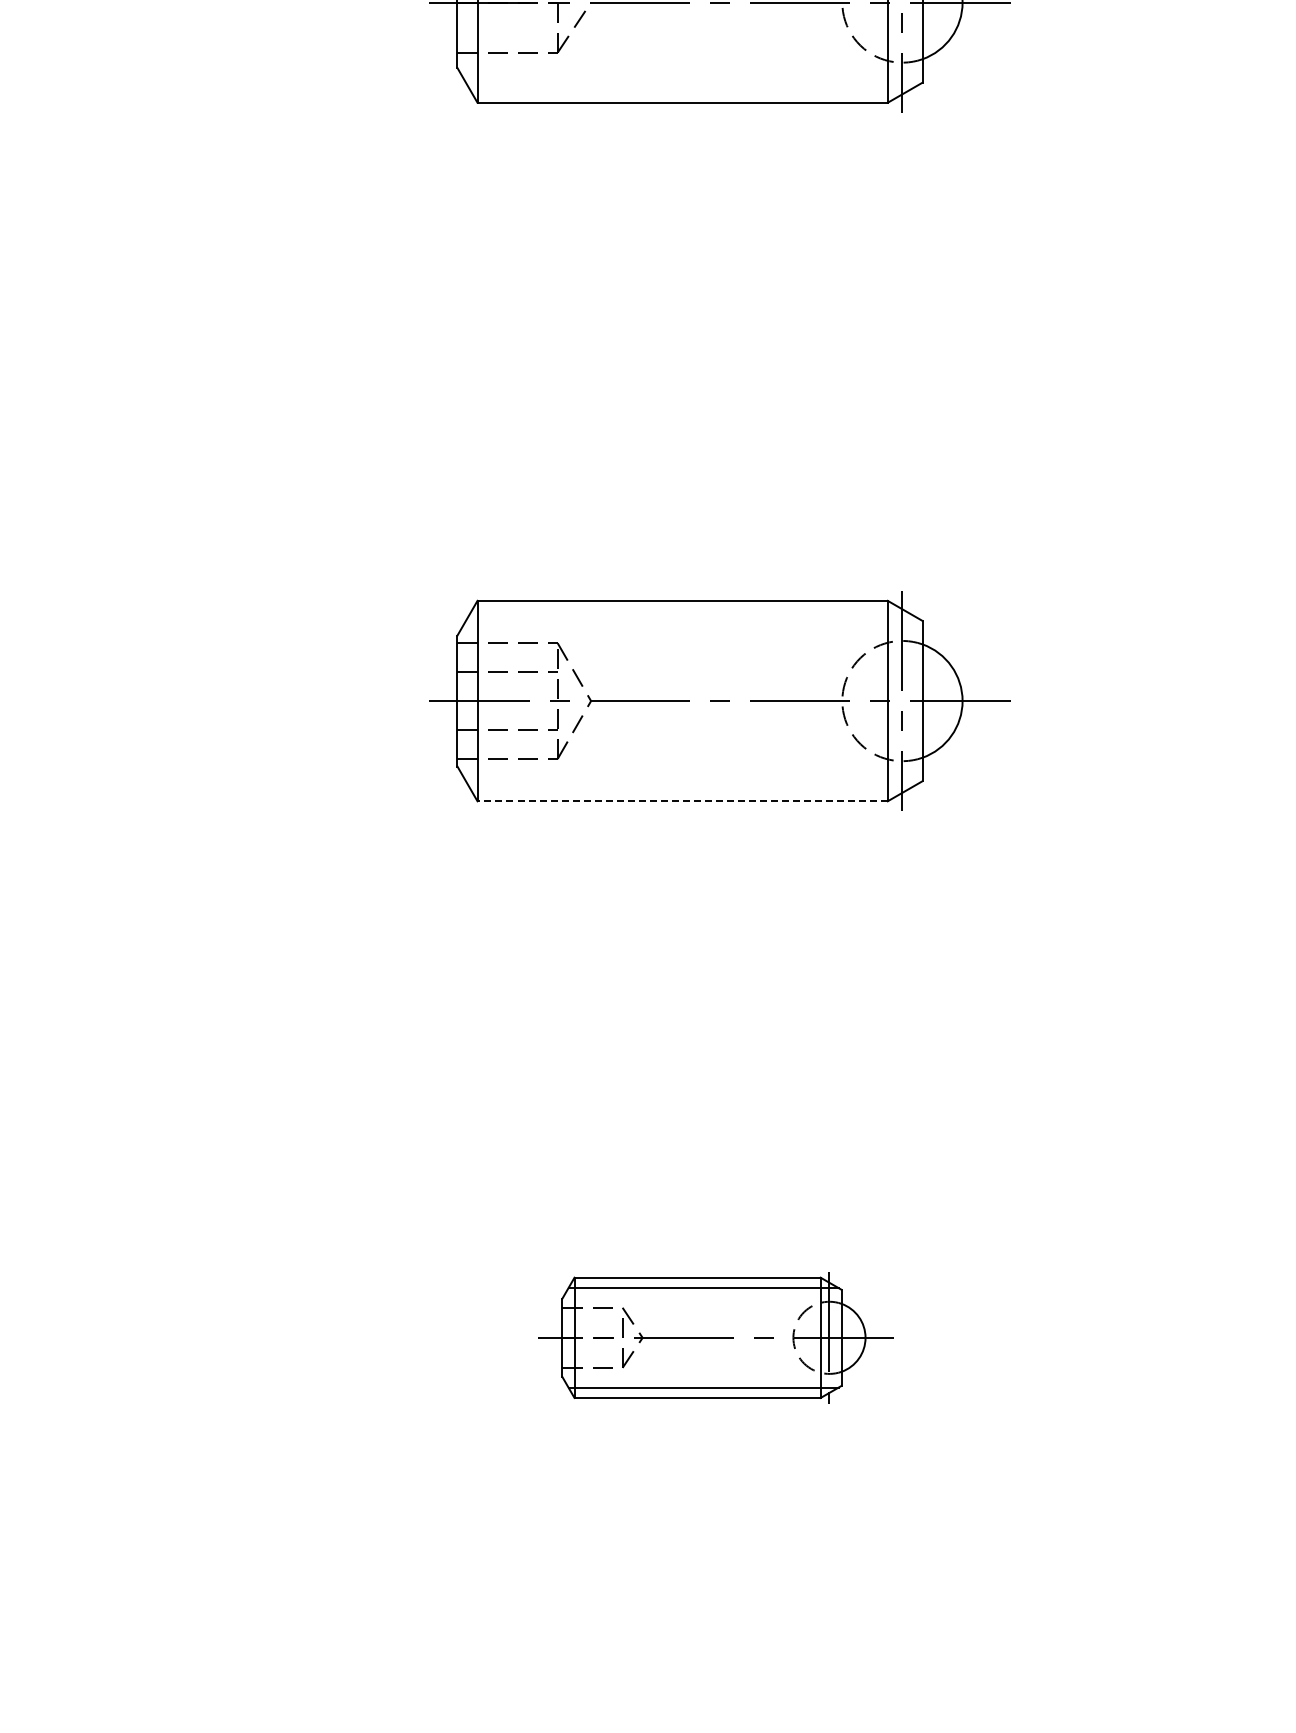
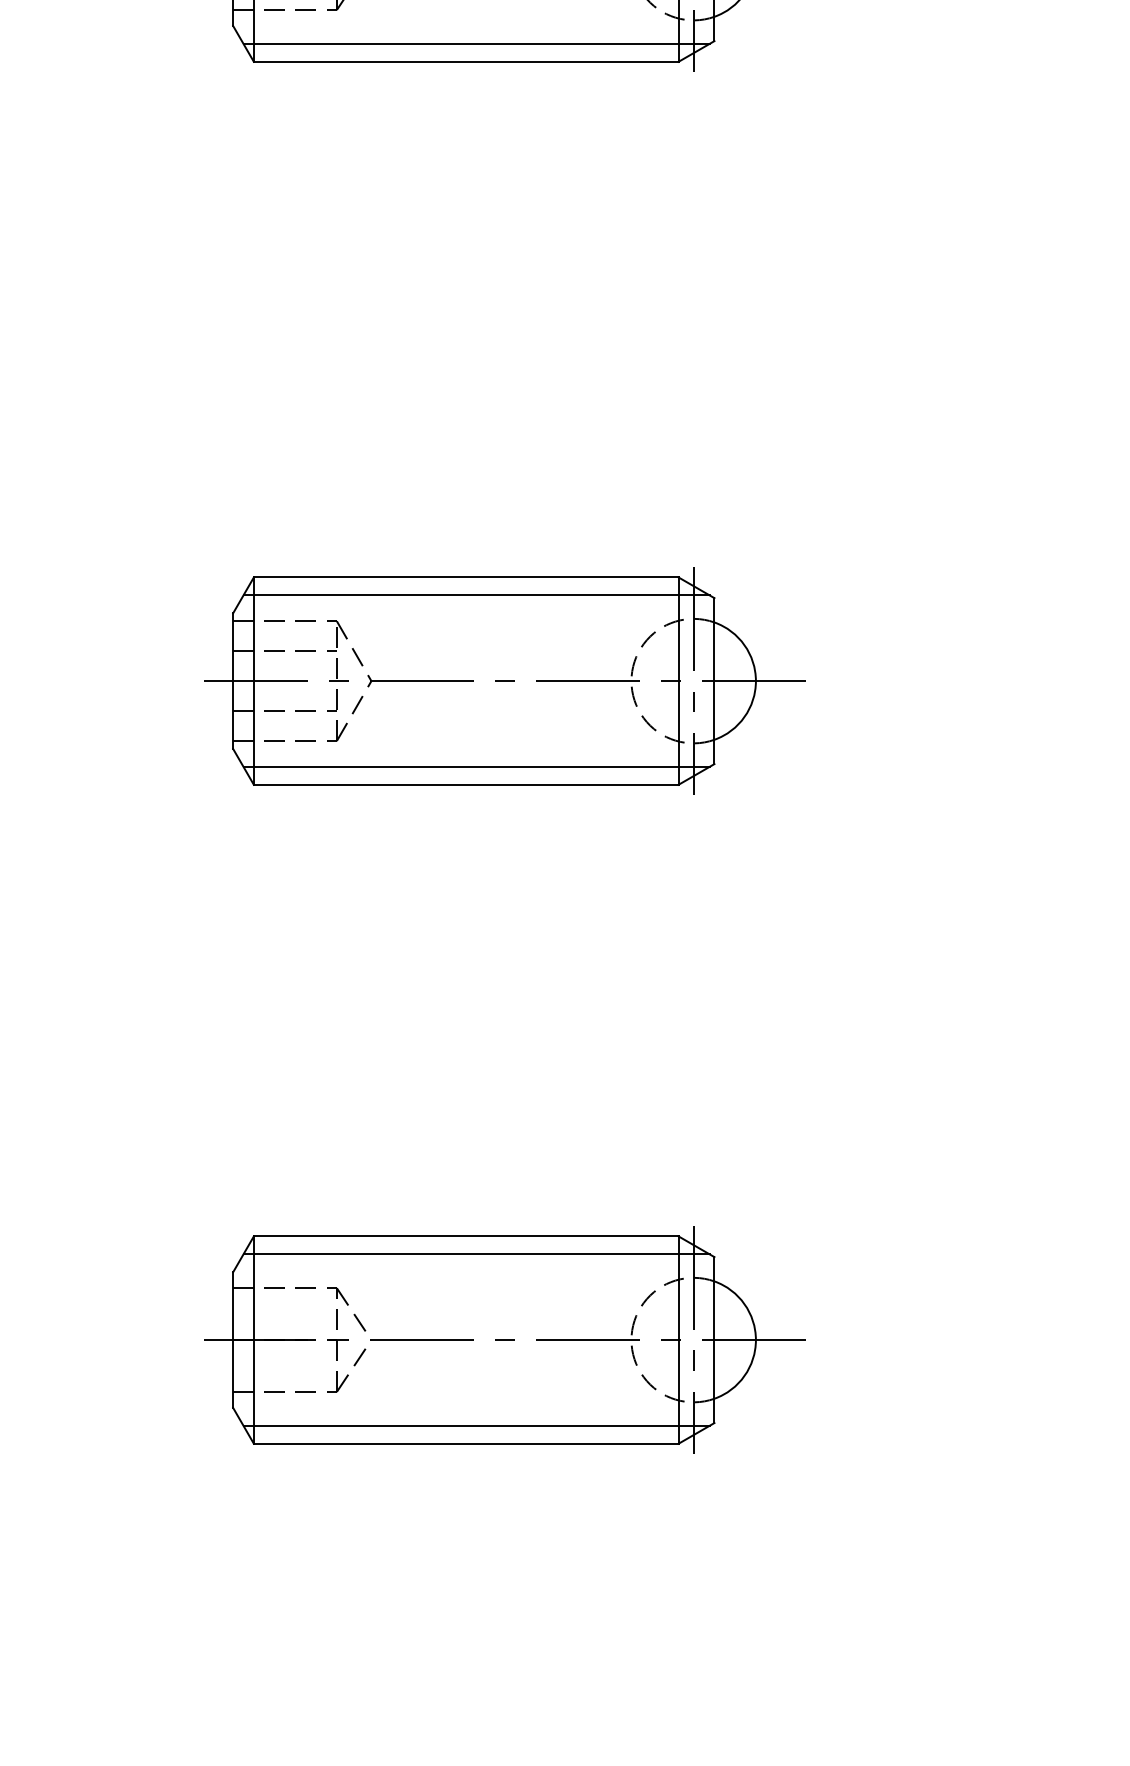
line: (692, 85) -> (476, 44), added
line: (692, 618) -> (476, 595), added
line: (692, 783) -> (476, 766), added
line: (682, 801) -> (466, 785), dashed -> solid
part: (719, 1337) -> (504, 1339), size x1.67

